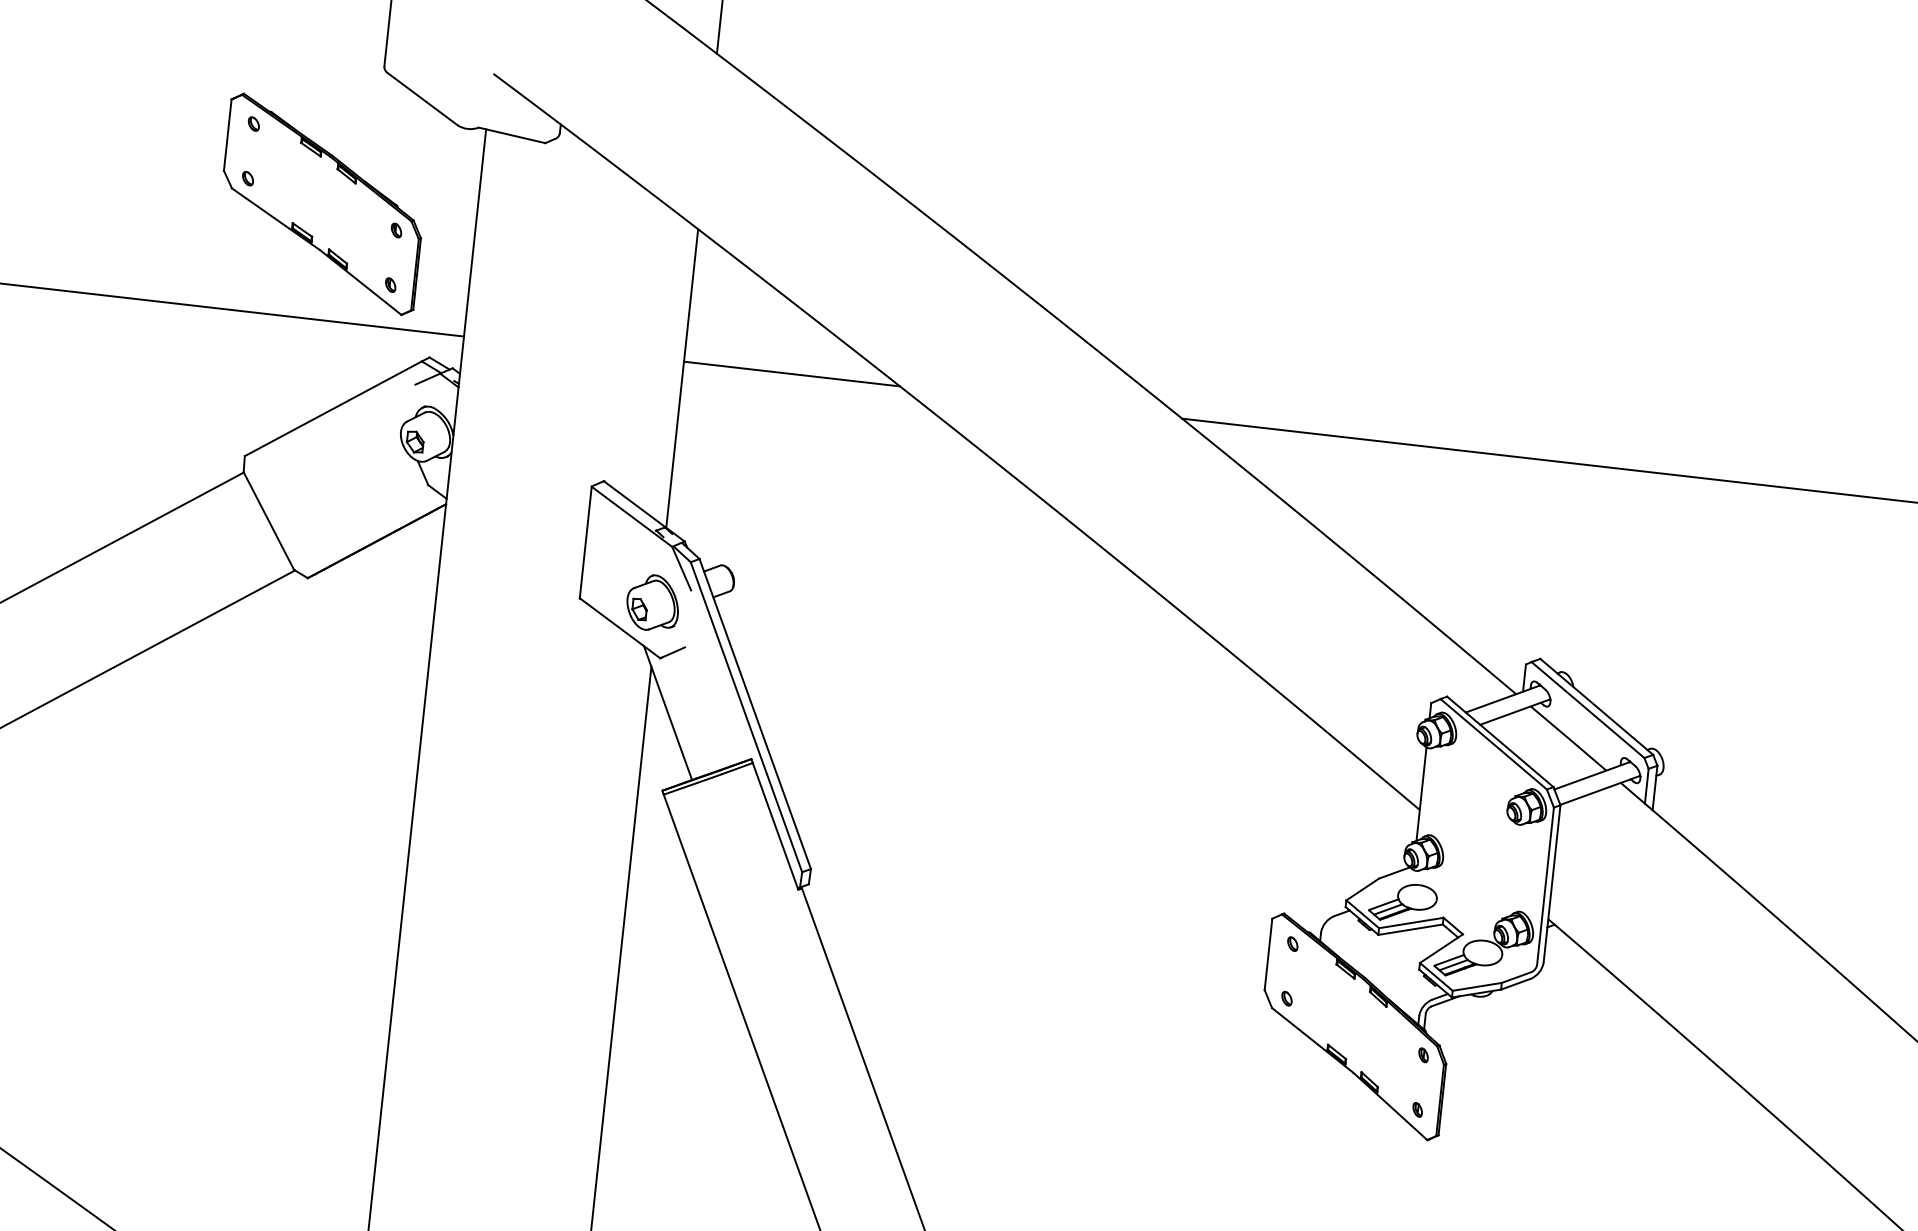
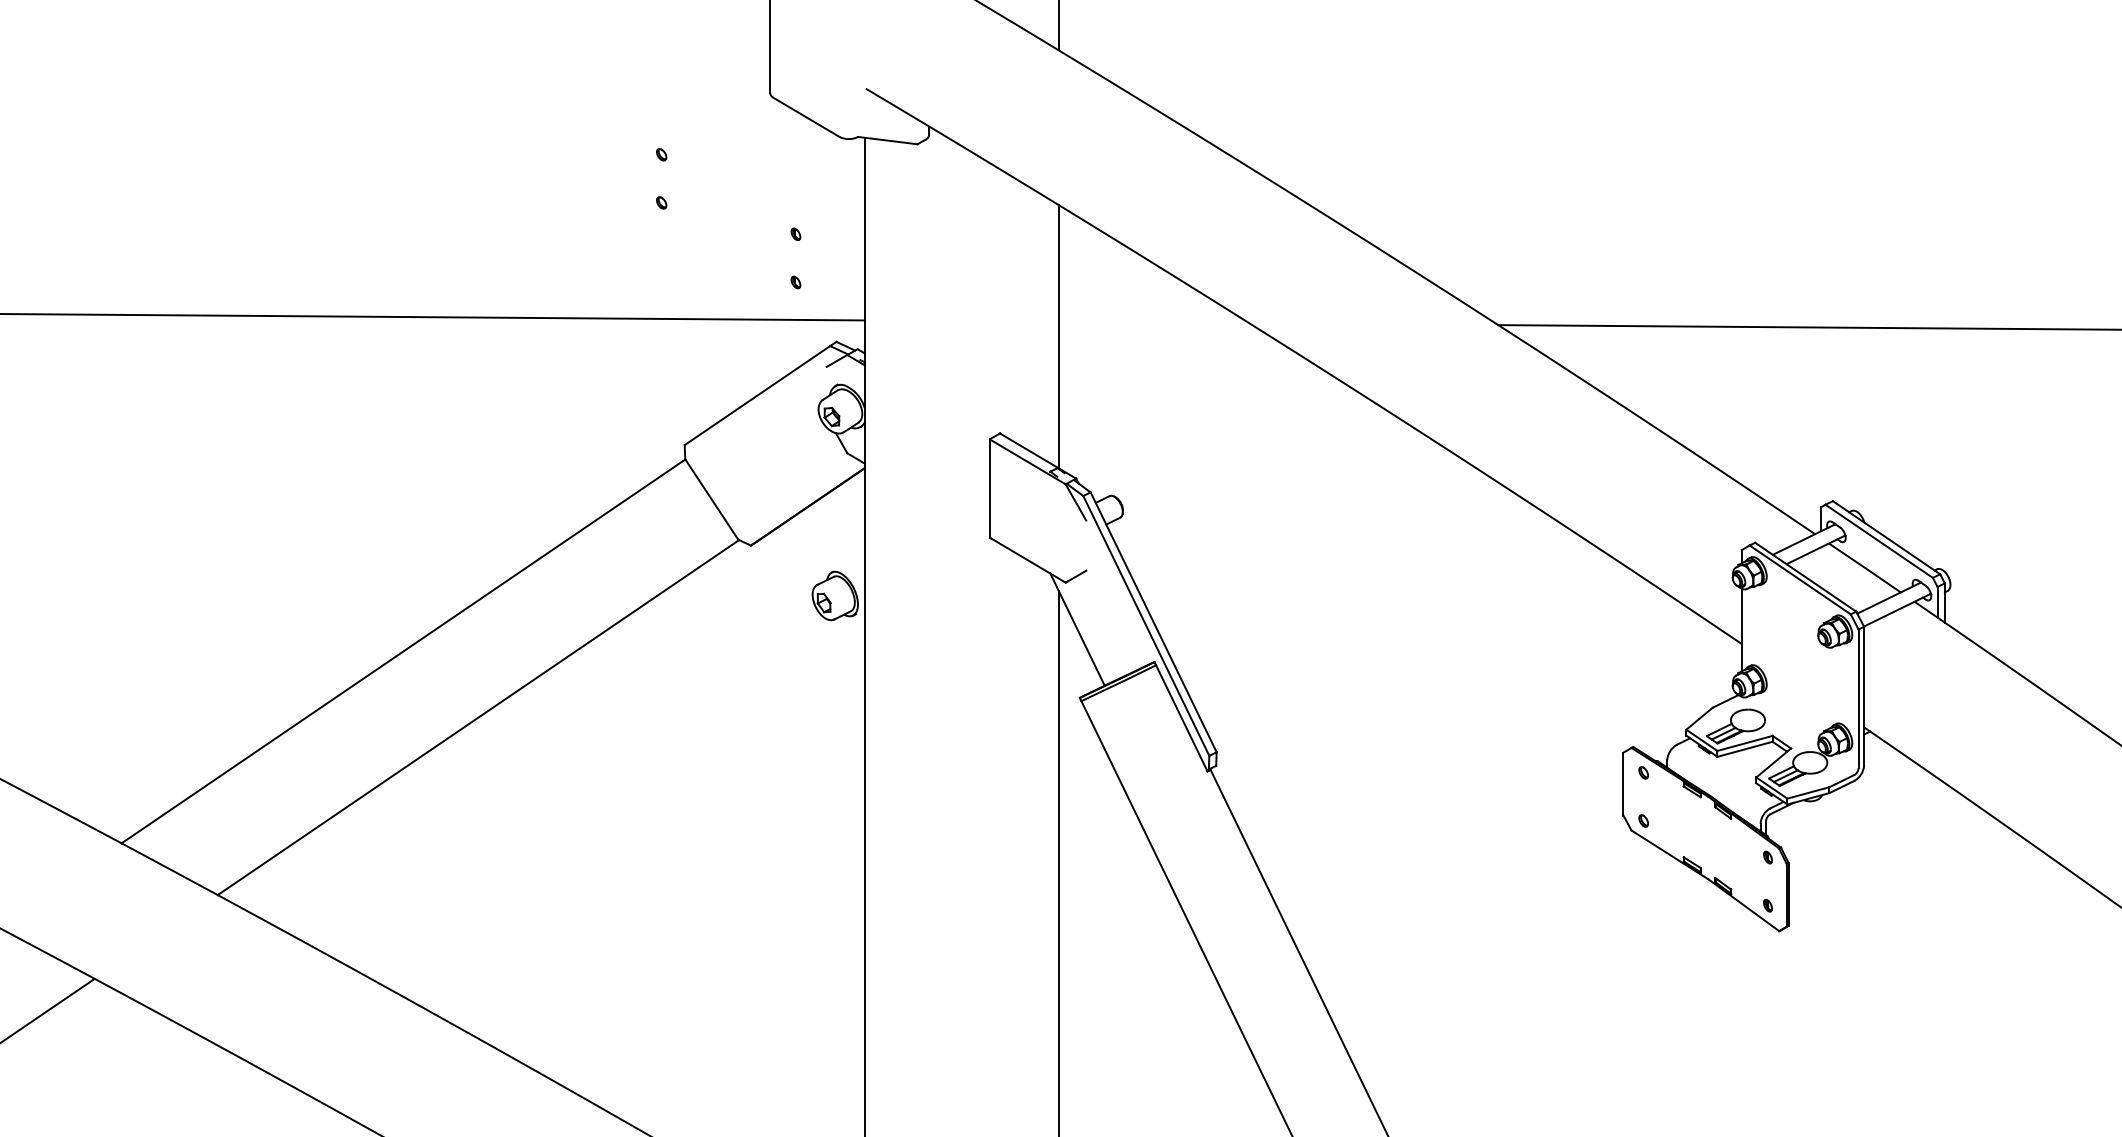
part: (321, 204) -> (728, 218), removed
line: (791, 373) -> (1153, 322), removed
part: (652, 602) -> (834, 595), moved

